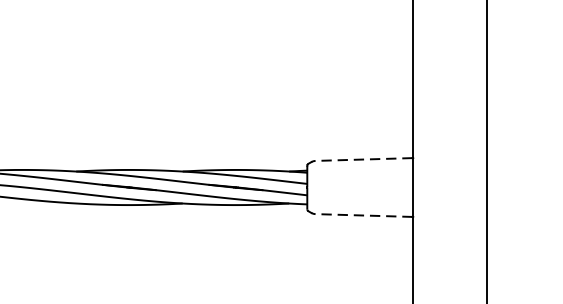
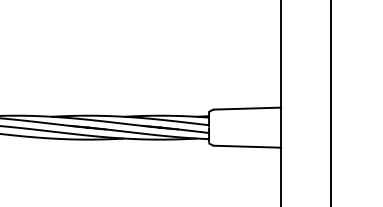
line: (363, 159) -> (247, 108), dashed -> solid
line: (363, 215) -> (247, 146), dashed -> solid

